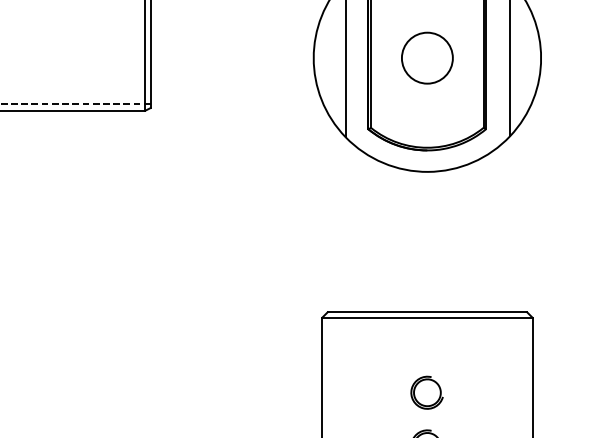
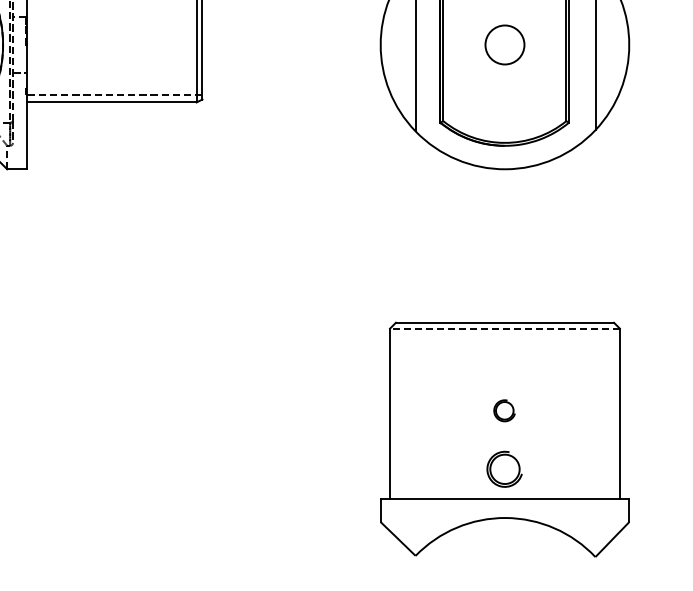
circle: (426, 57) -> (504, 44), size x0.7
line: (426, 317) -> (504, 328), solid -> dashed
part: (426, 392) -> (504, 410), size x0.6

